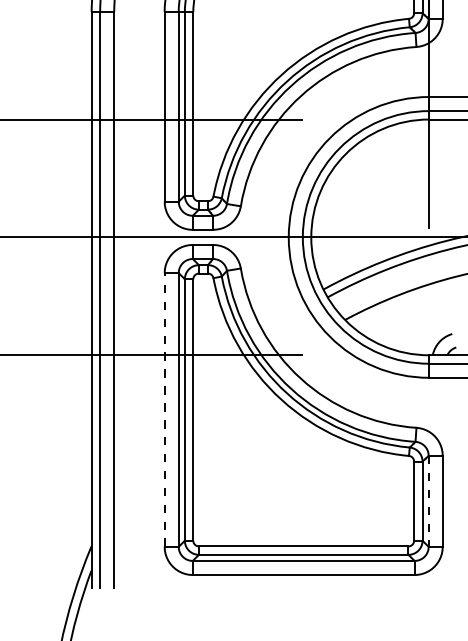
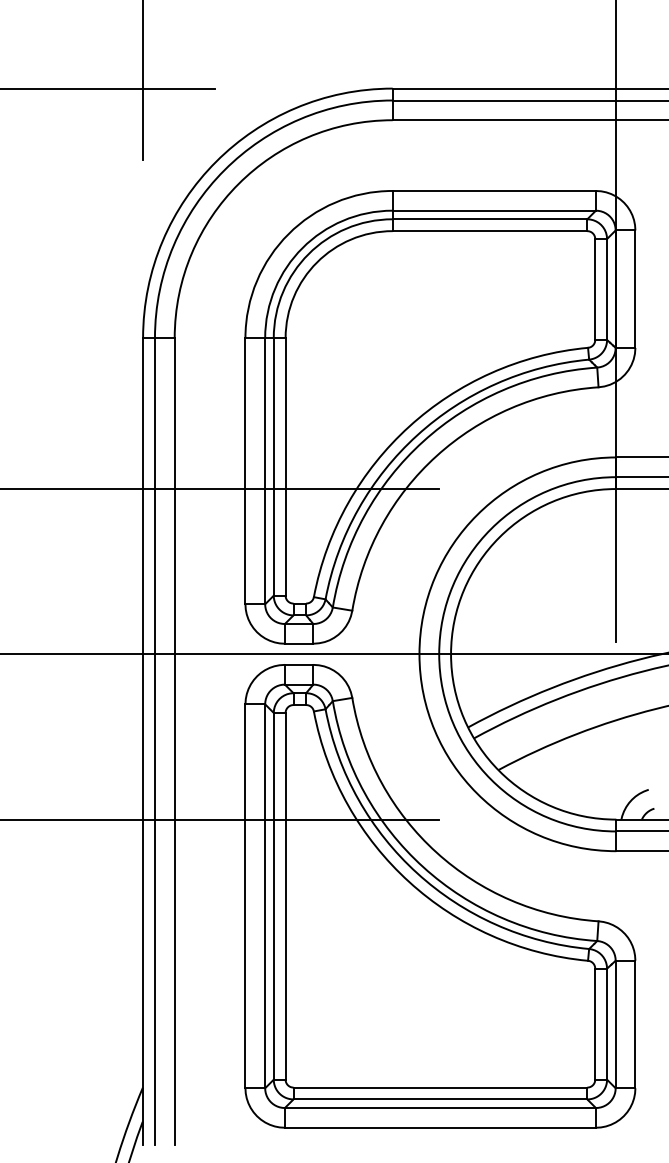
line: (164, 410) -> (245, 896), dashed -> solid
line: (428, 501) -> (615, 1024), dashed -> solid

